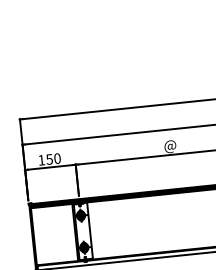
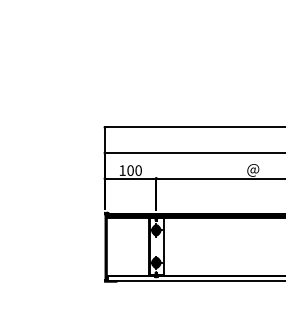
text: (49, 159) -> (130, 170), 150 -> 100

